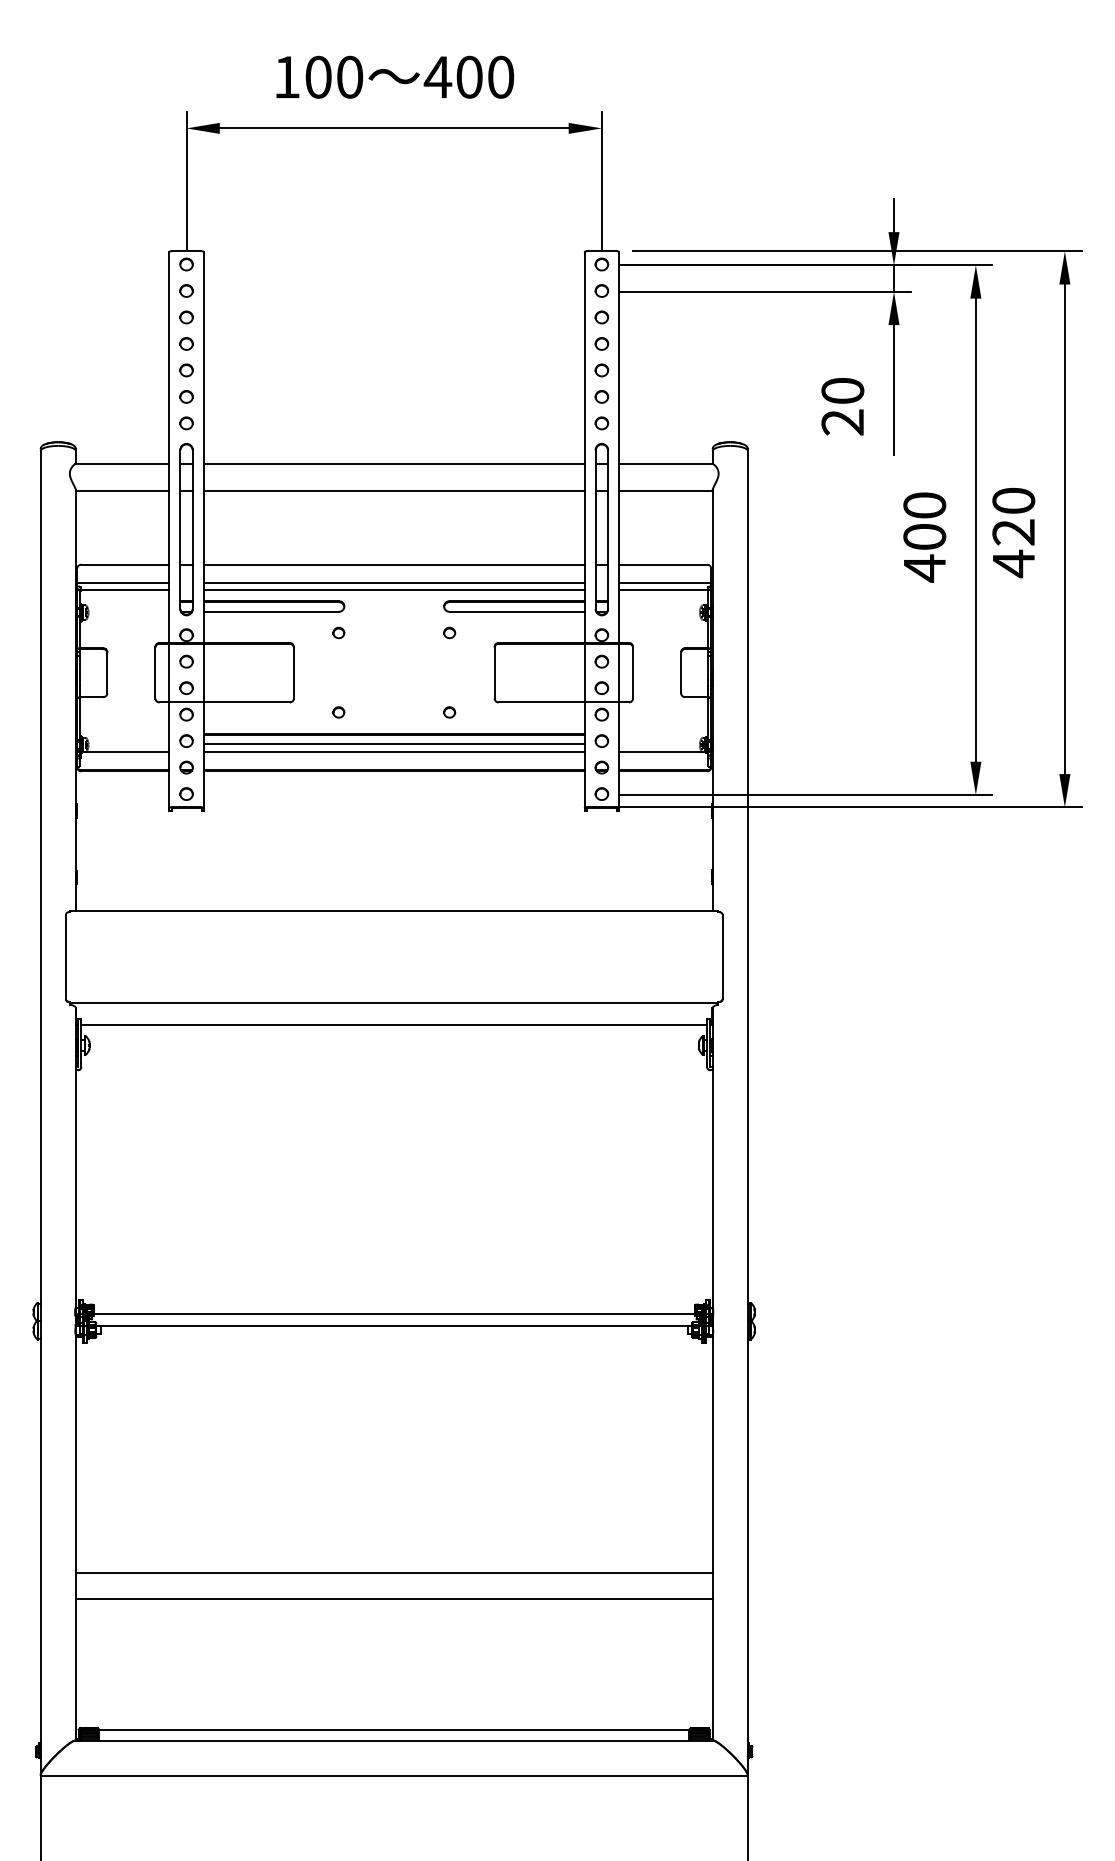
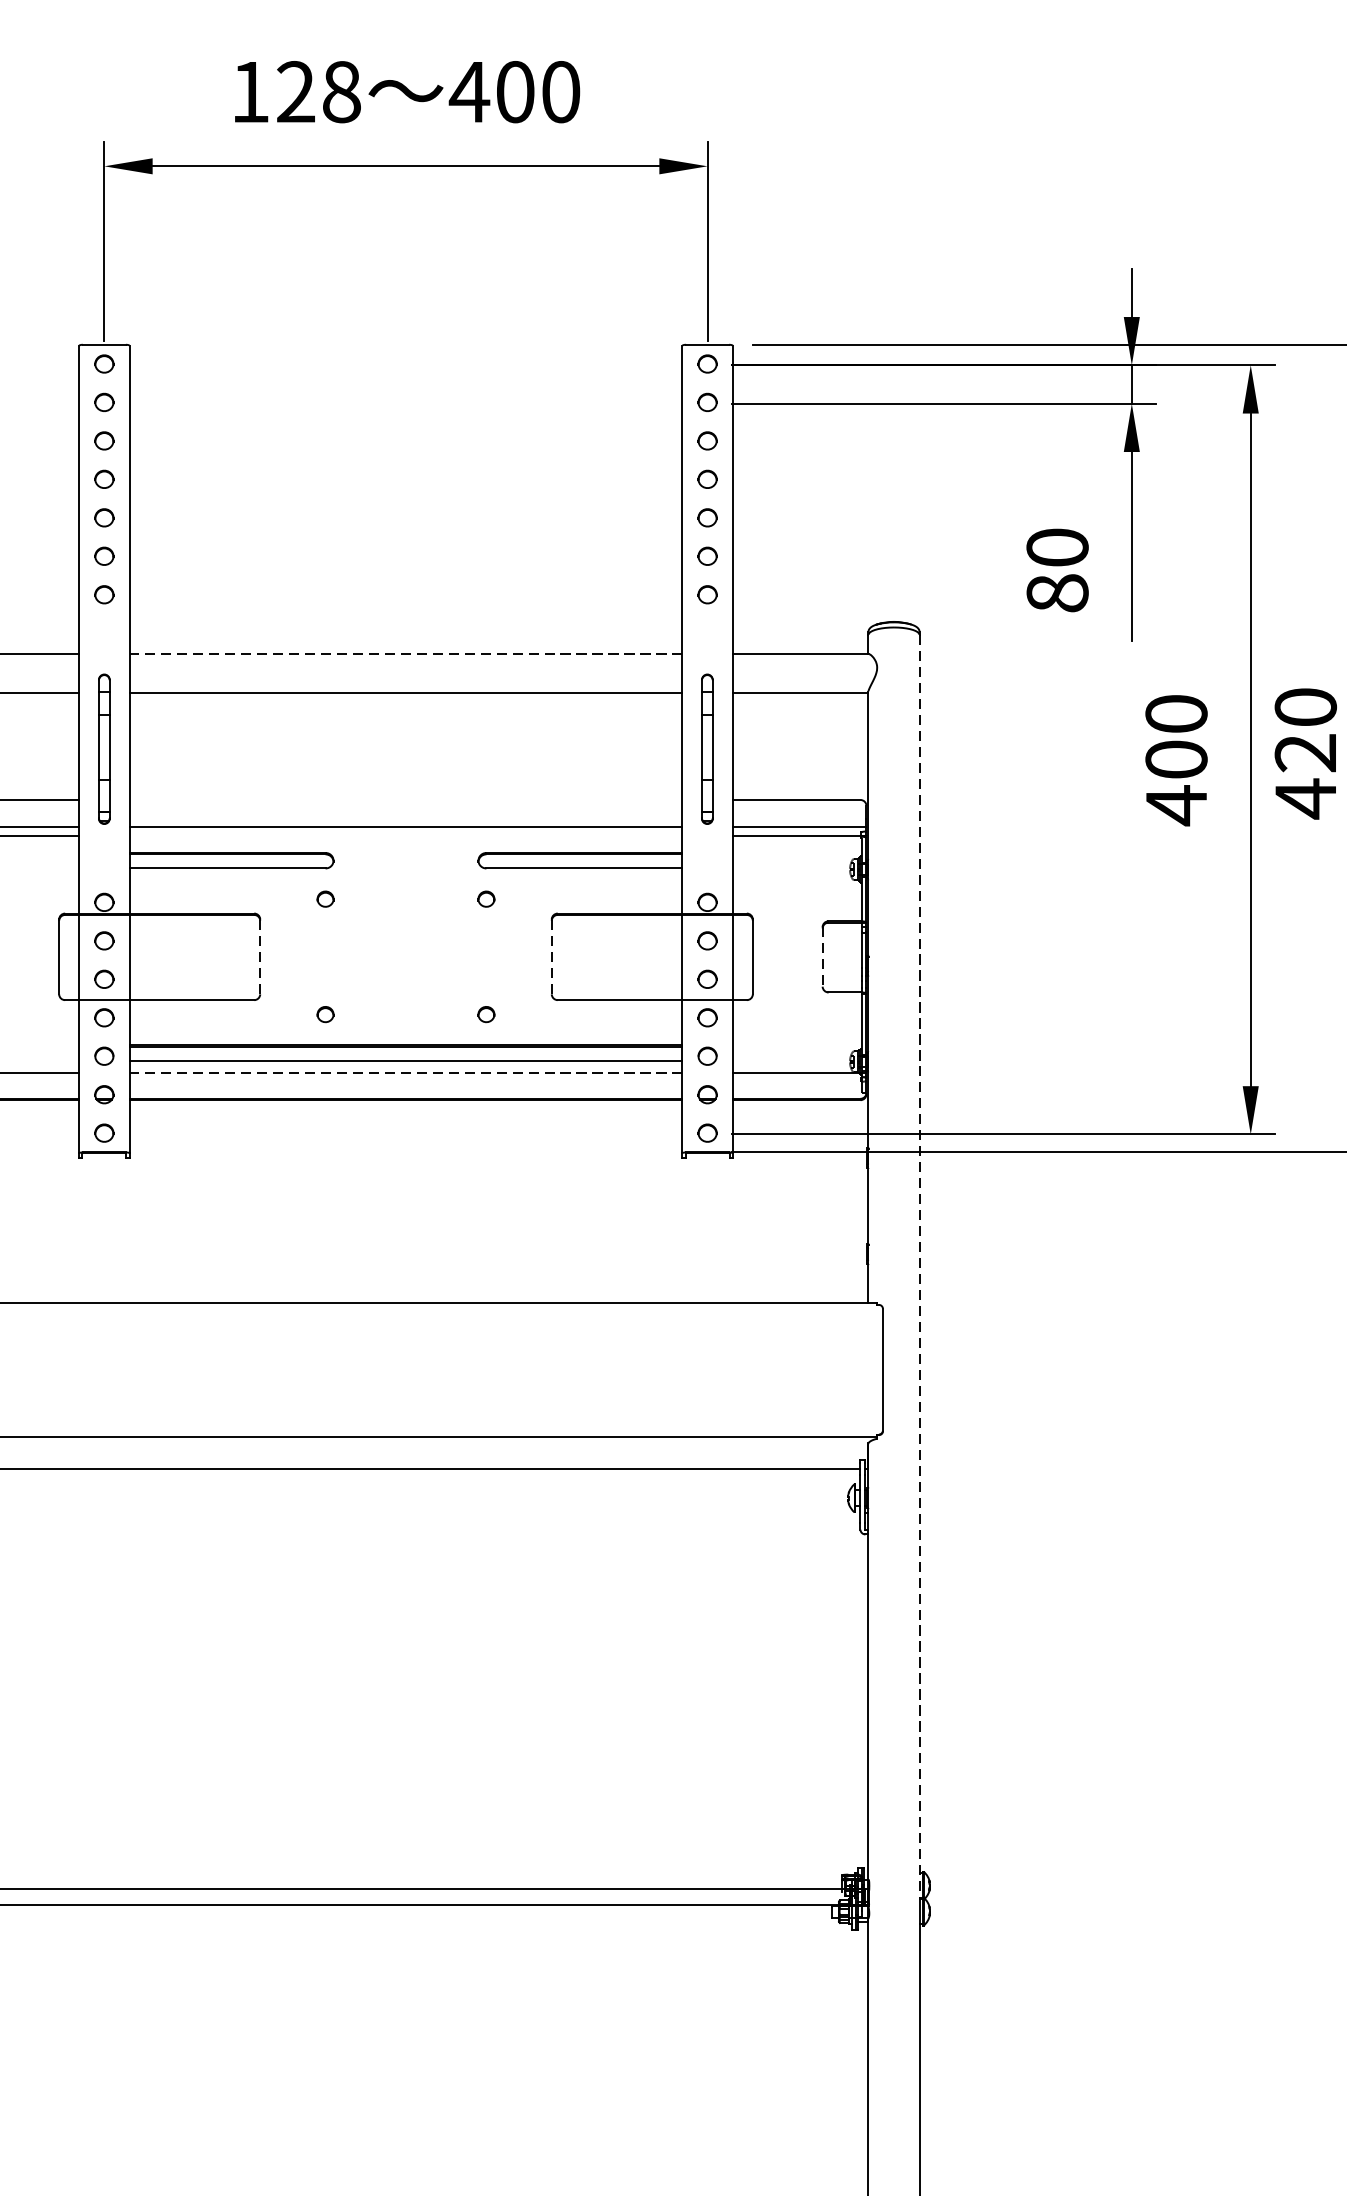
text: (334, 76) -> (319, 90), 100 -> 128
text: (842, 422) -> (1057, 593), 20 -> 80
line: (393, 464) -> (404, 654), solid -> dashed
part: (186, 529) -> (104, 748), size x0.6
part: (601, 529) -> (707, 748), size x0.6
line: (393, 564) -> (404, 799), removed
line: (393, 589) -> (404, 836), removed
line: (293, 672) -> (259, 956), solid -> dashed
line: (494, 672) -> (551, 956), solid -> dashed
line: (681, 672) -> (823, 956), solid -> dashed
line: (393, 752) -> (404, 1072), solid -> dashed
line: (747, 886) -> (919, 1267), solid -> dashed

